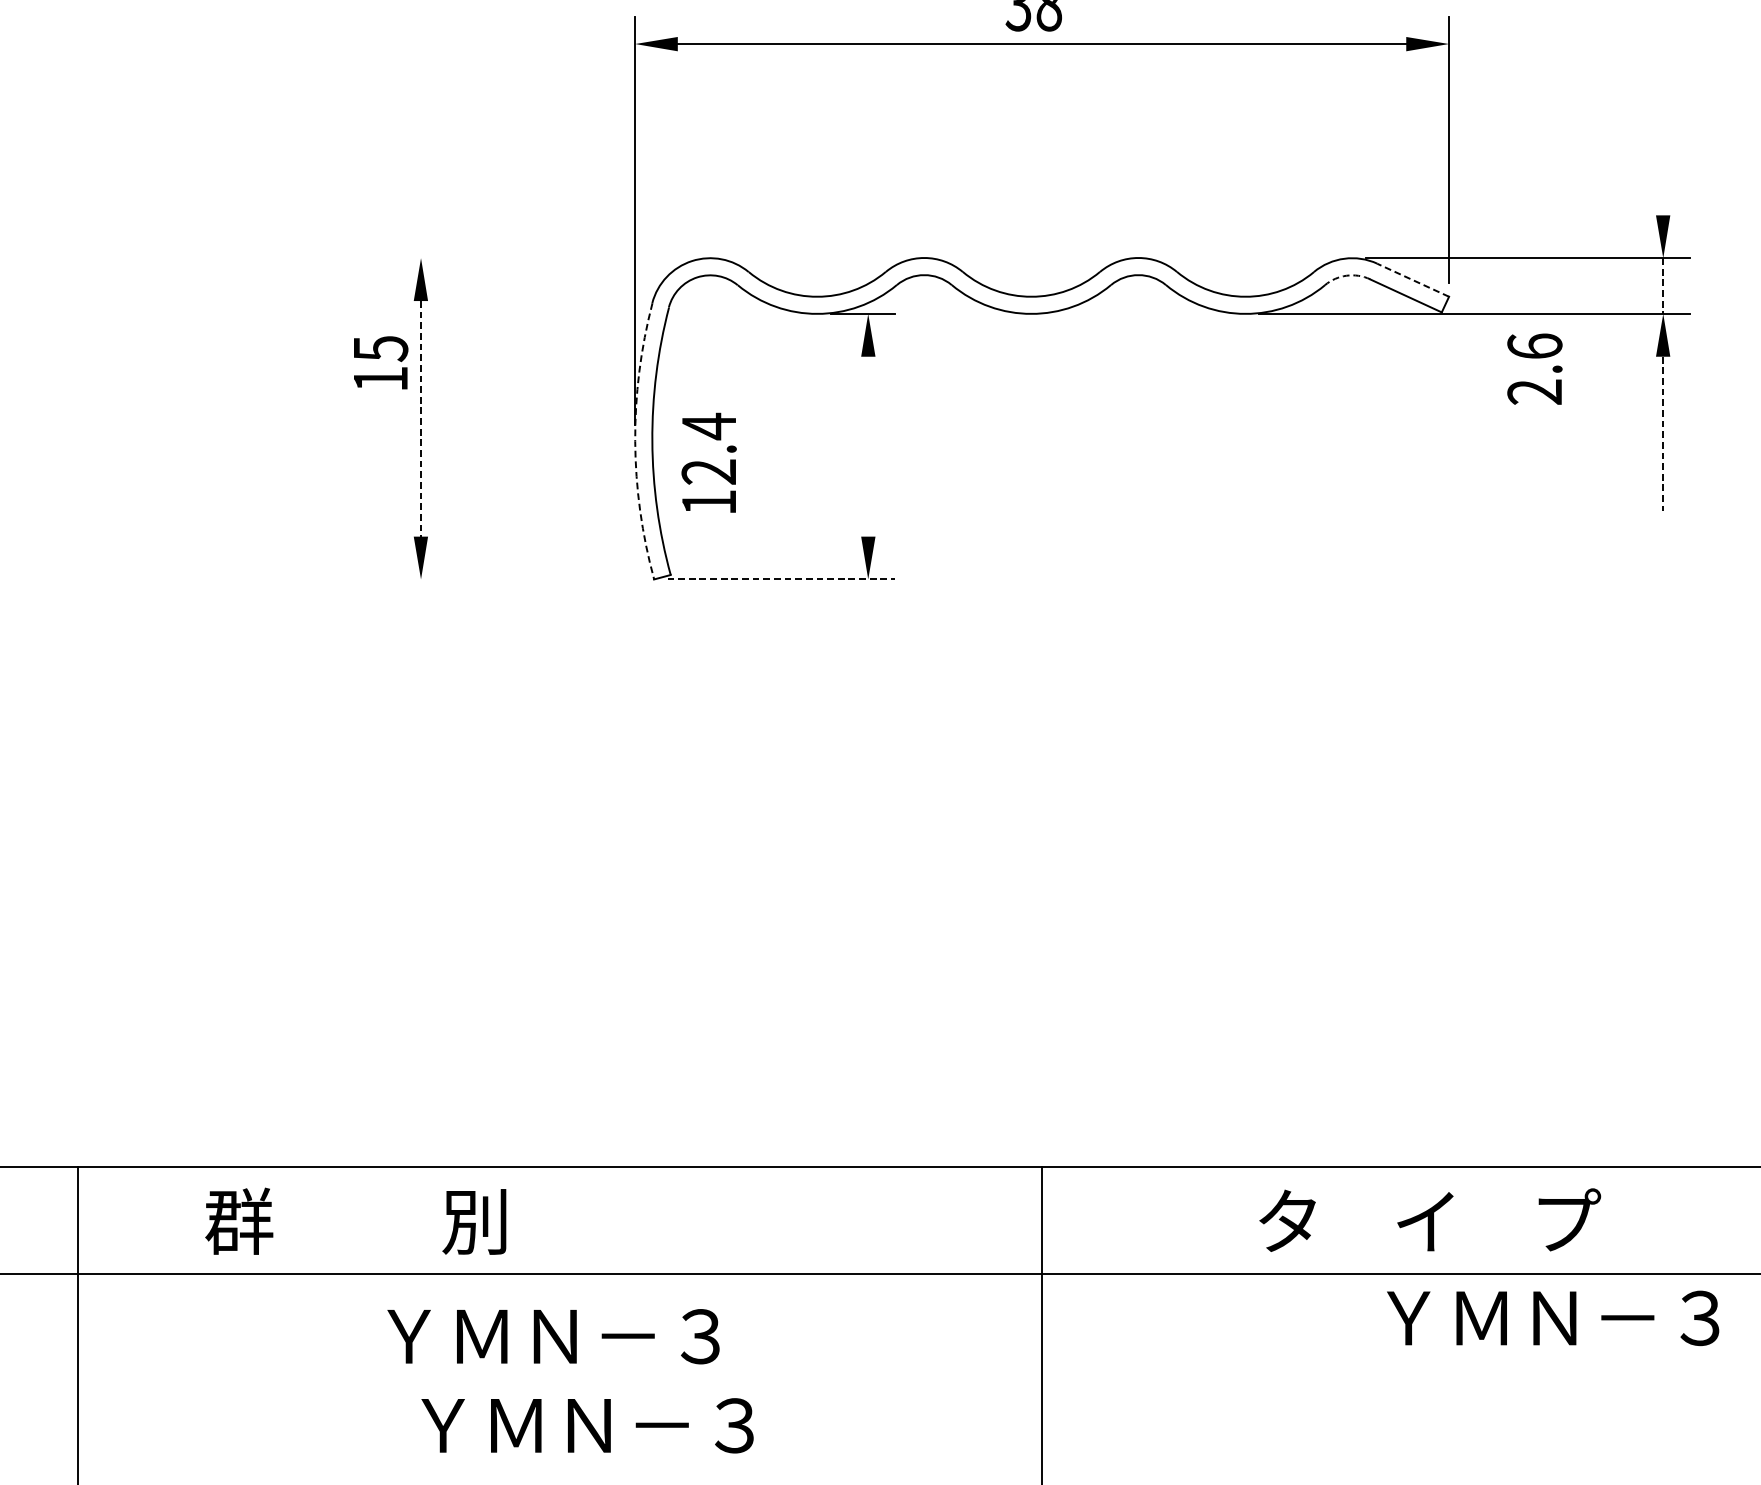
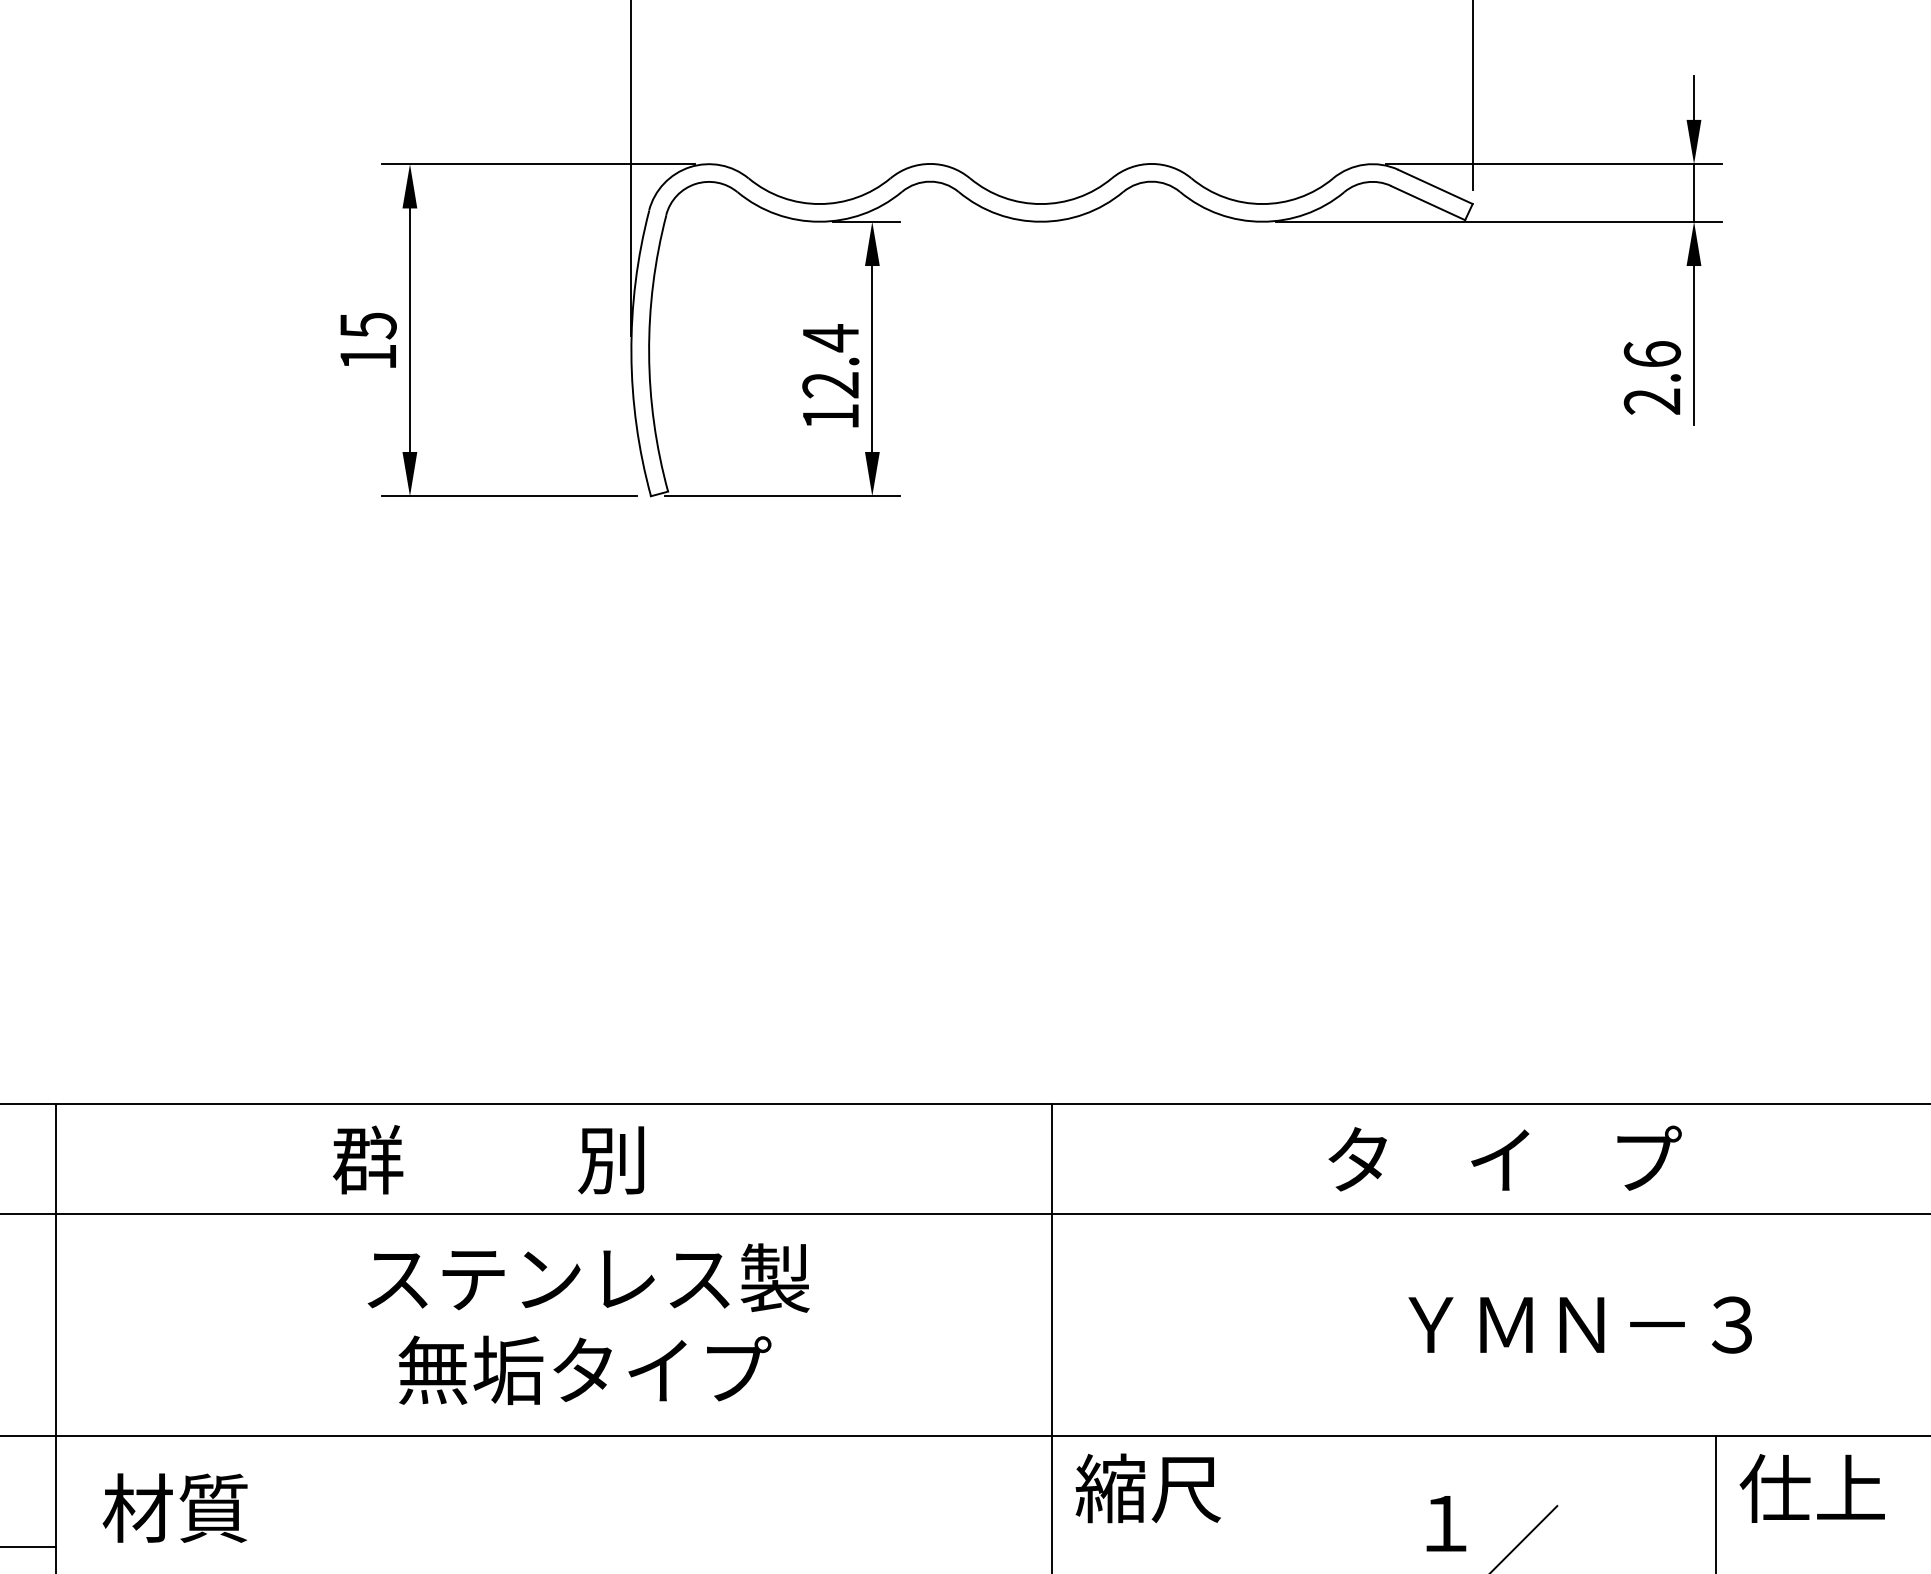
line: (1663, 193) -> (1694, 97), added
line: (545, 258) -> (538, 164), added
arc: (1346, 275) -> (1366, 182), dashed -> solid
line: (1413, 279) -> (1435, 186), dashed -> solid
line: (1663, 285) -> (1694, 192), dashed -> solid
text: (380, 362) -> (368, 340), moved
text: (1534, 368) -> (1651, 377), moved
line: (421, 419) -> (410, 330), dashed -> solid
line: (1663, 434) -> (1694, 346), dashed -> solid
arc: (635, 441) -> (631, 353), dashed -> solid
line: (868, 447) -> (872, 359), added
text: (708, 462) -> (830, 375), moved
line: (517, 579) -> (509, 496), added
line: (781, 579) -> (782, 496), dashed -> solid
text: (1429, 1220) -> (1504, 1158), moved
text: (355, 1221) -> (488, 1159), moved
text: (1552, 1317) -> (1579, 1324), moved
text: (593, 1335) -> (588, 1277), ＹＭＮ－３ -> ステンレス製
text: (589, 1425) -> (584, 1370), ＹＭＮ－３ -> 無垢タイプ

